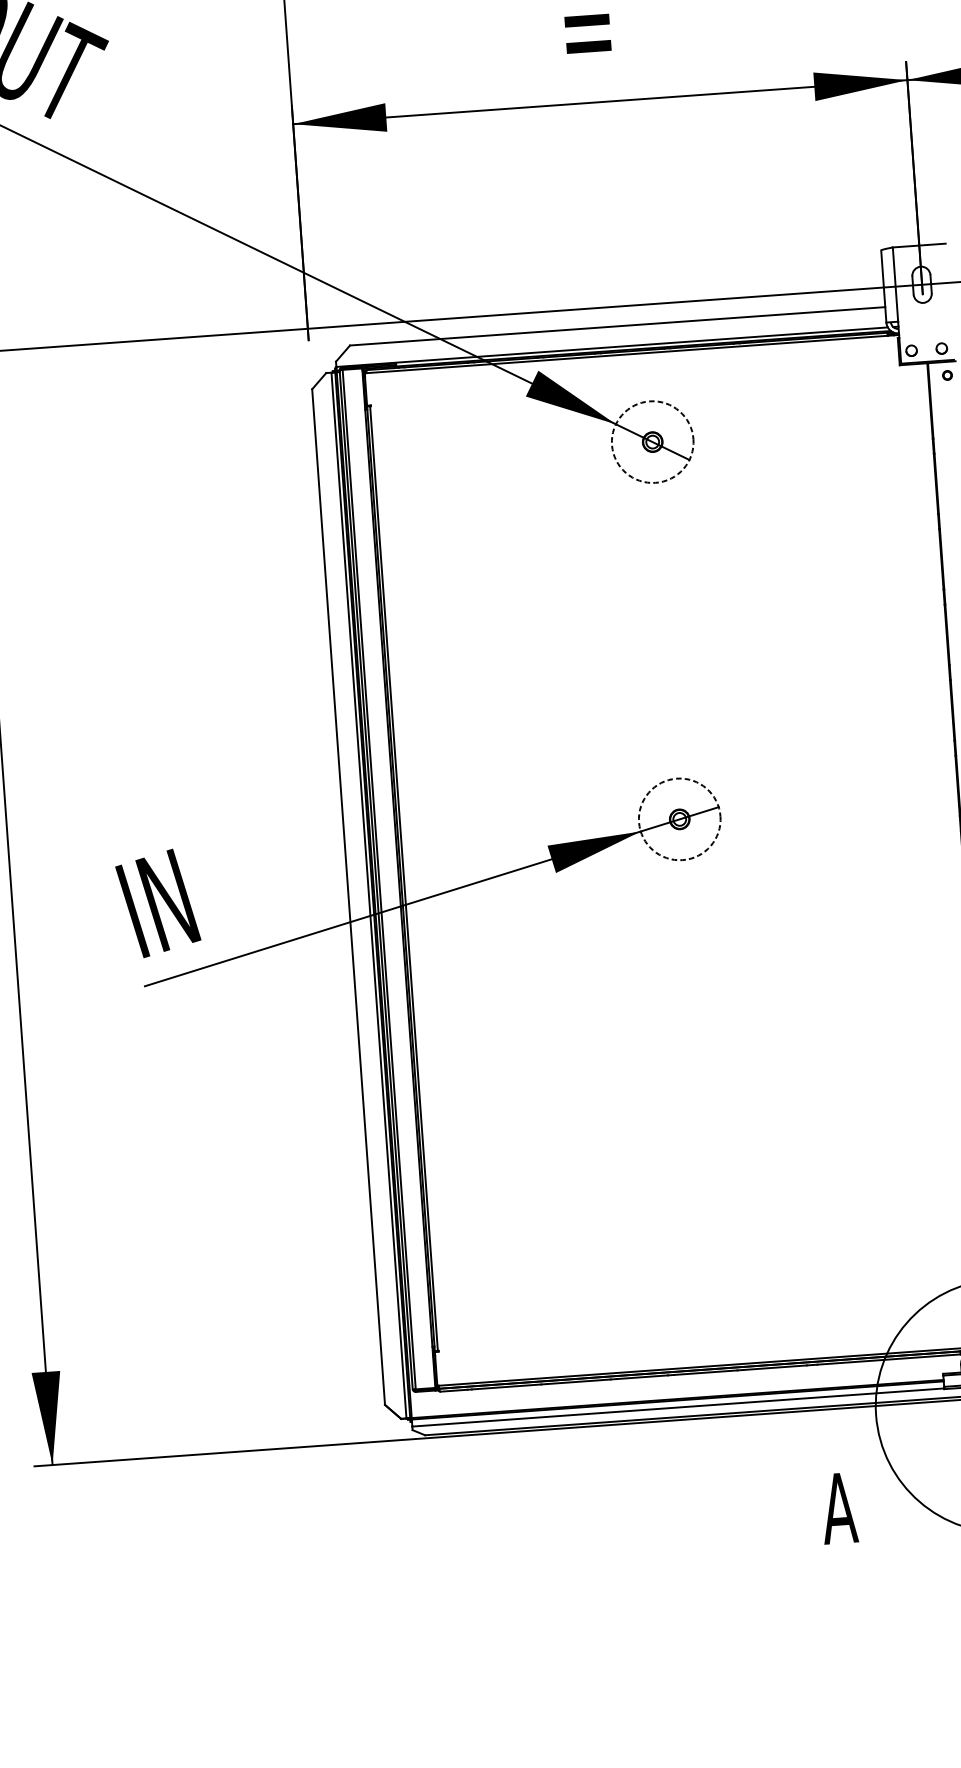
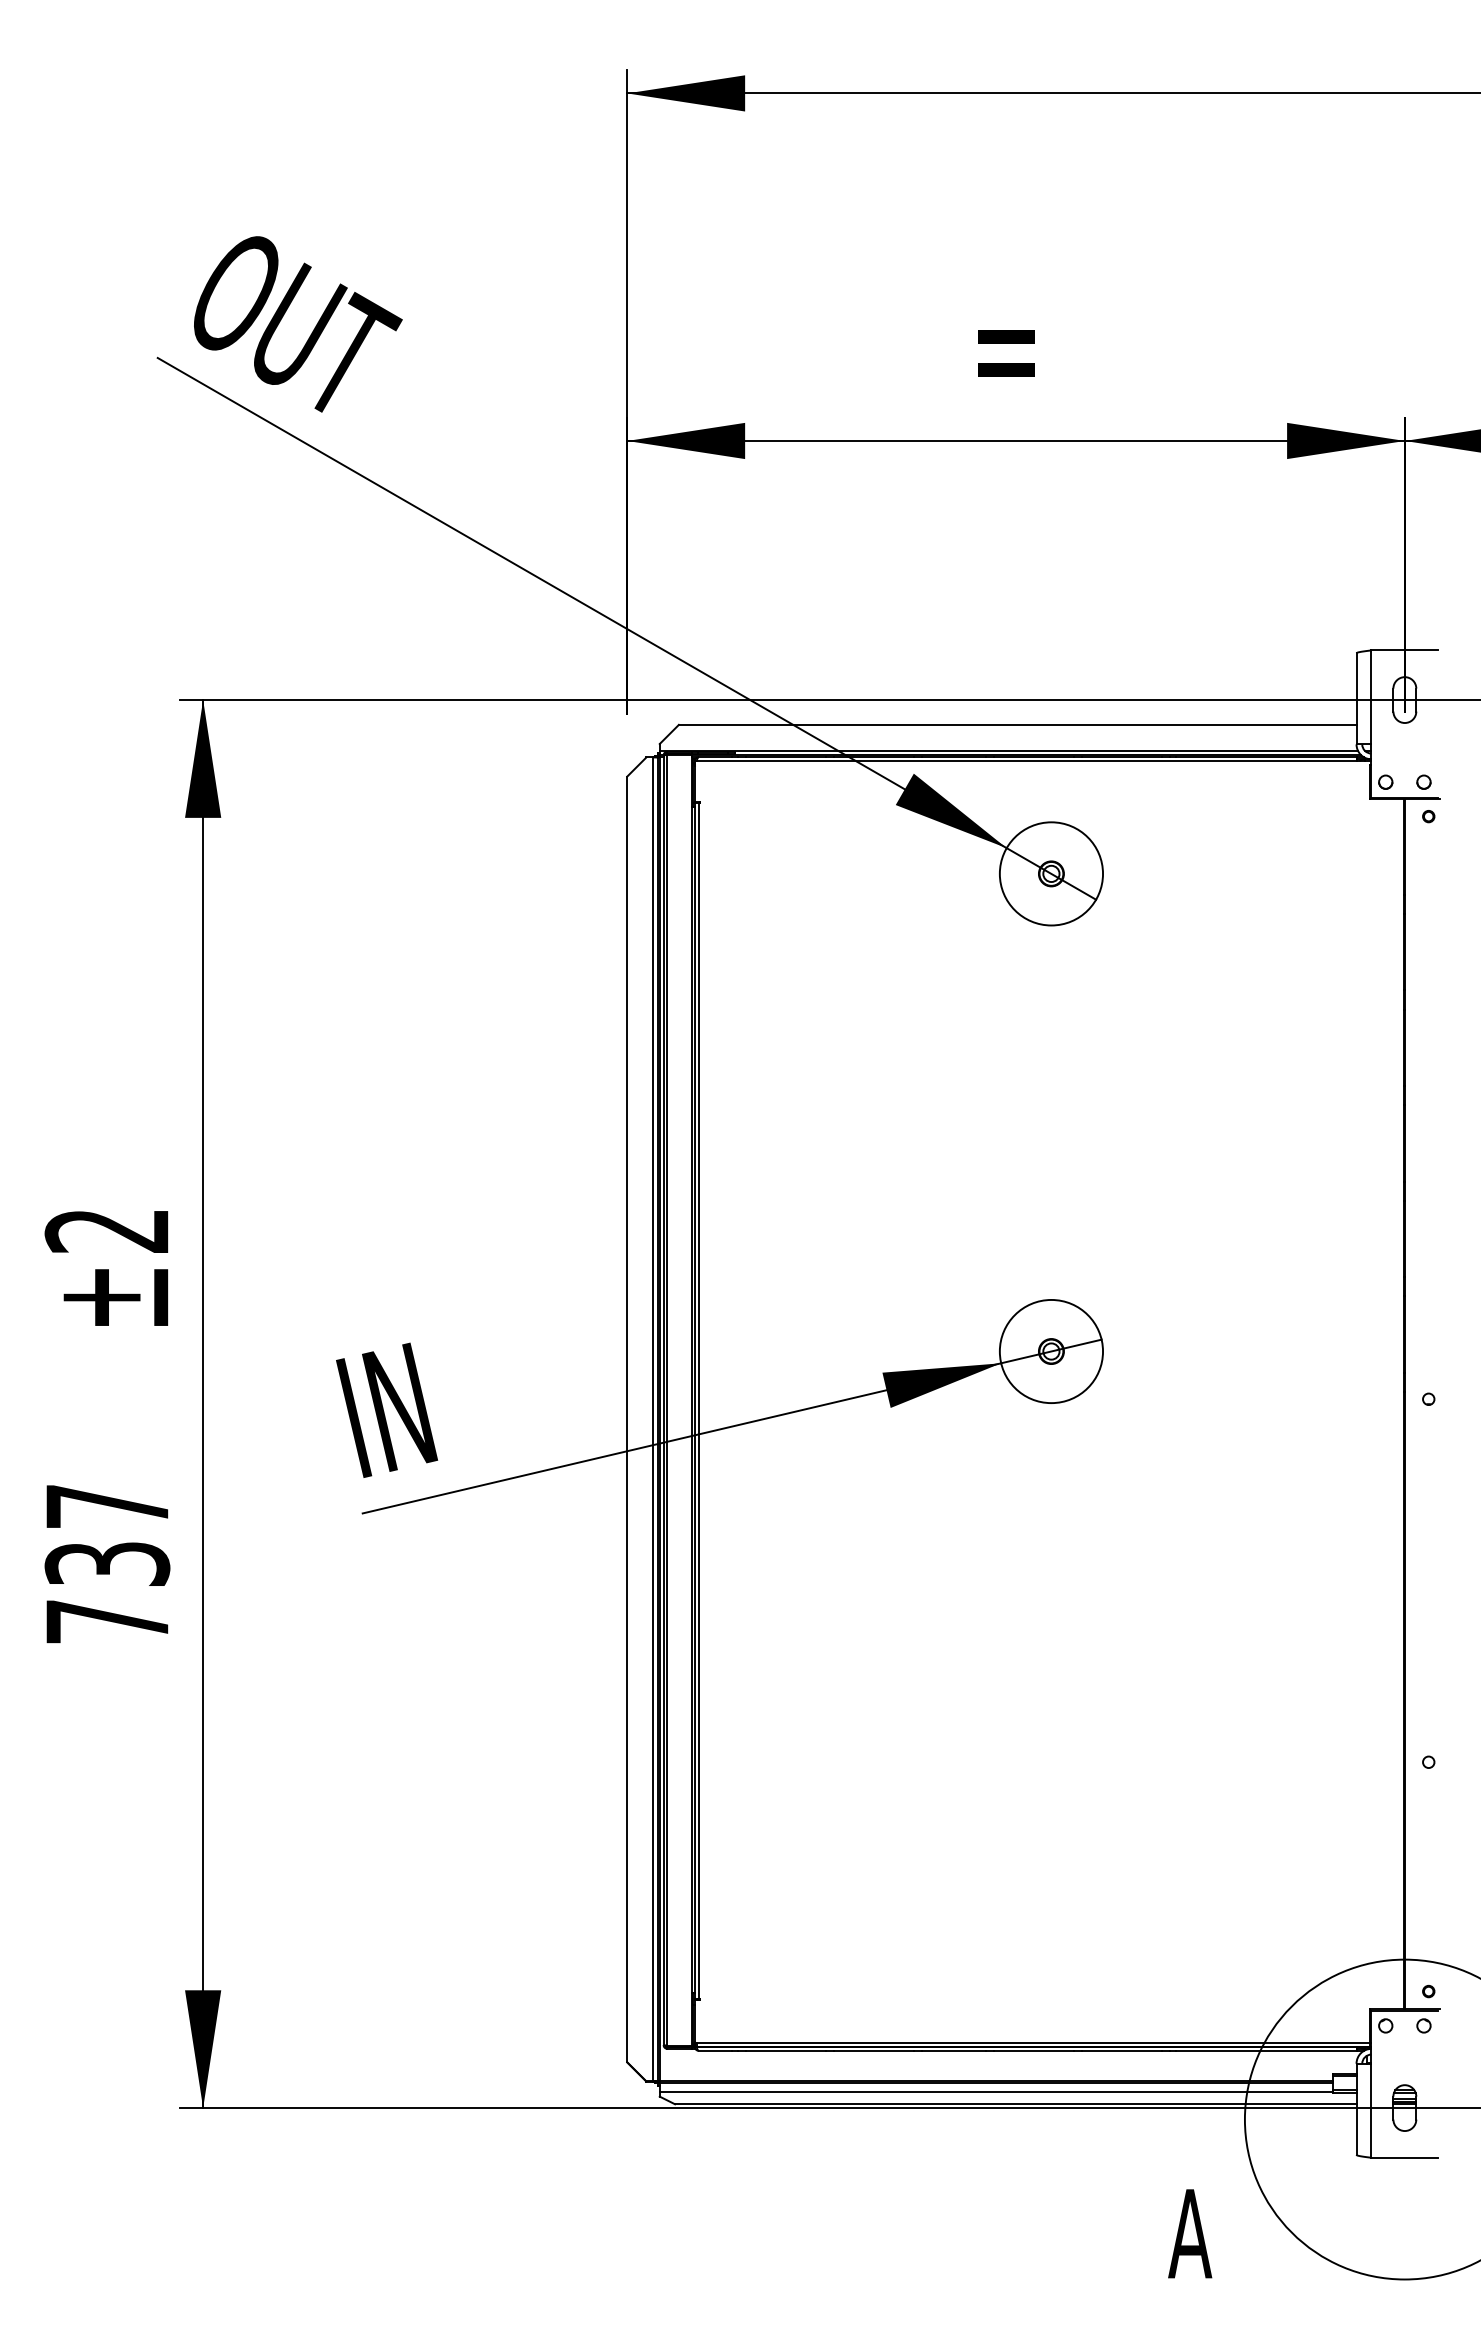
circle: (652, 441) -> (1051, 873), dashed -> solid
circle: (679, 819) -> (1051, 1351), dashed -> solid

